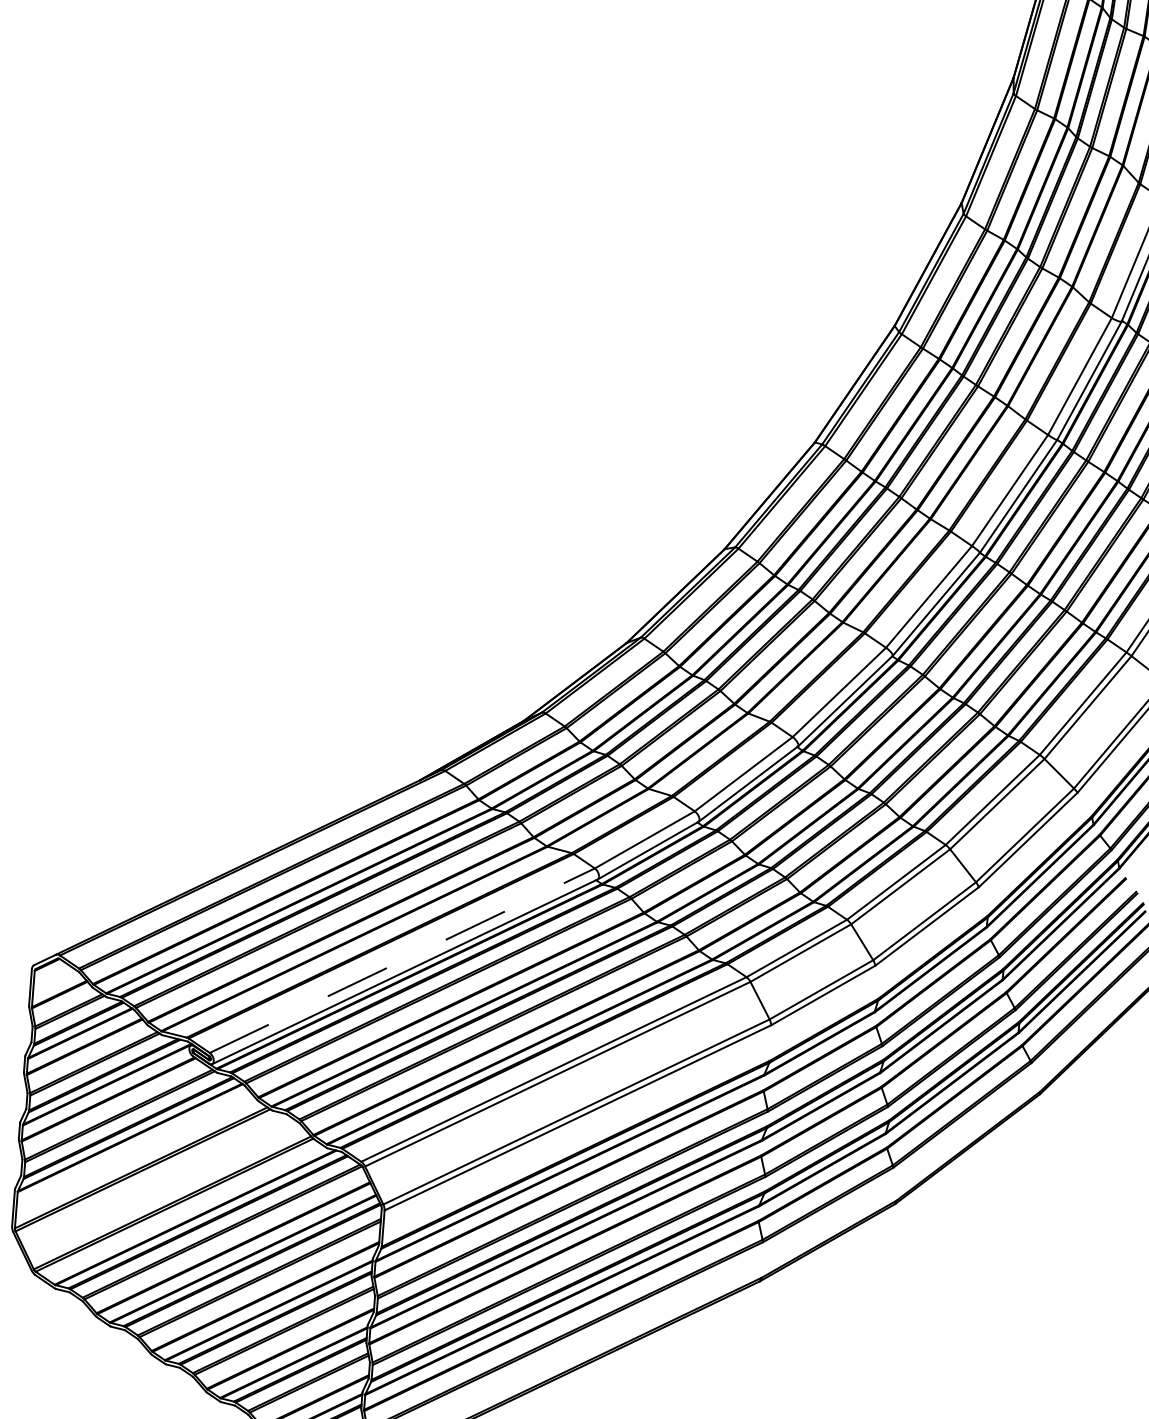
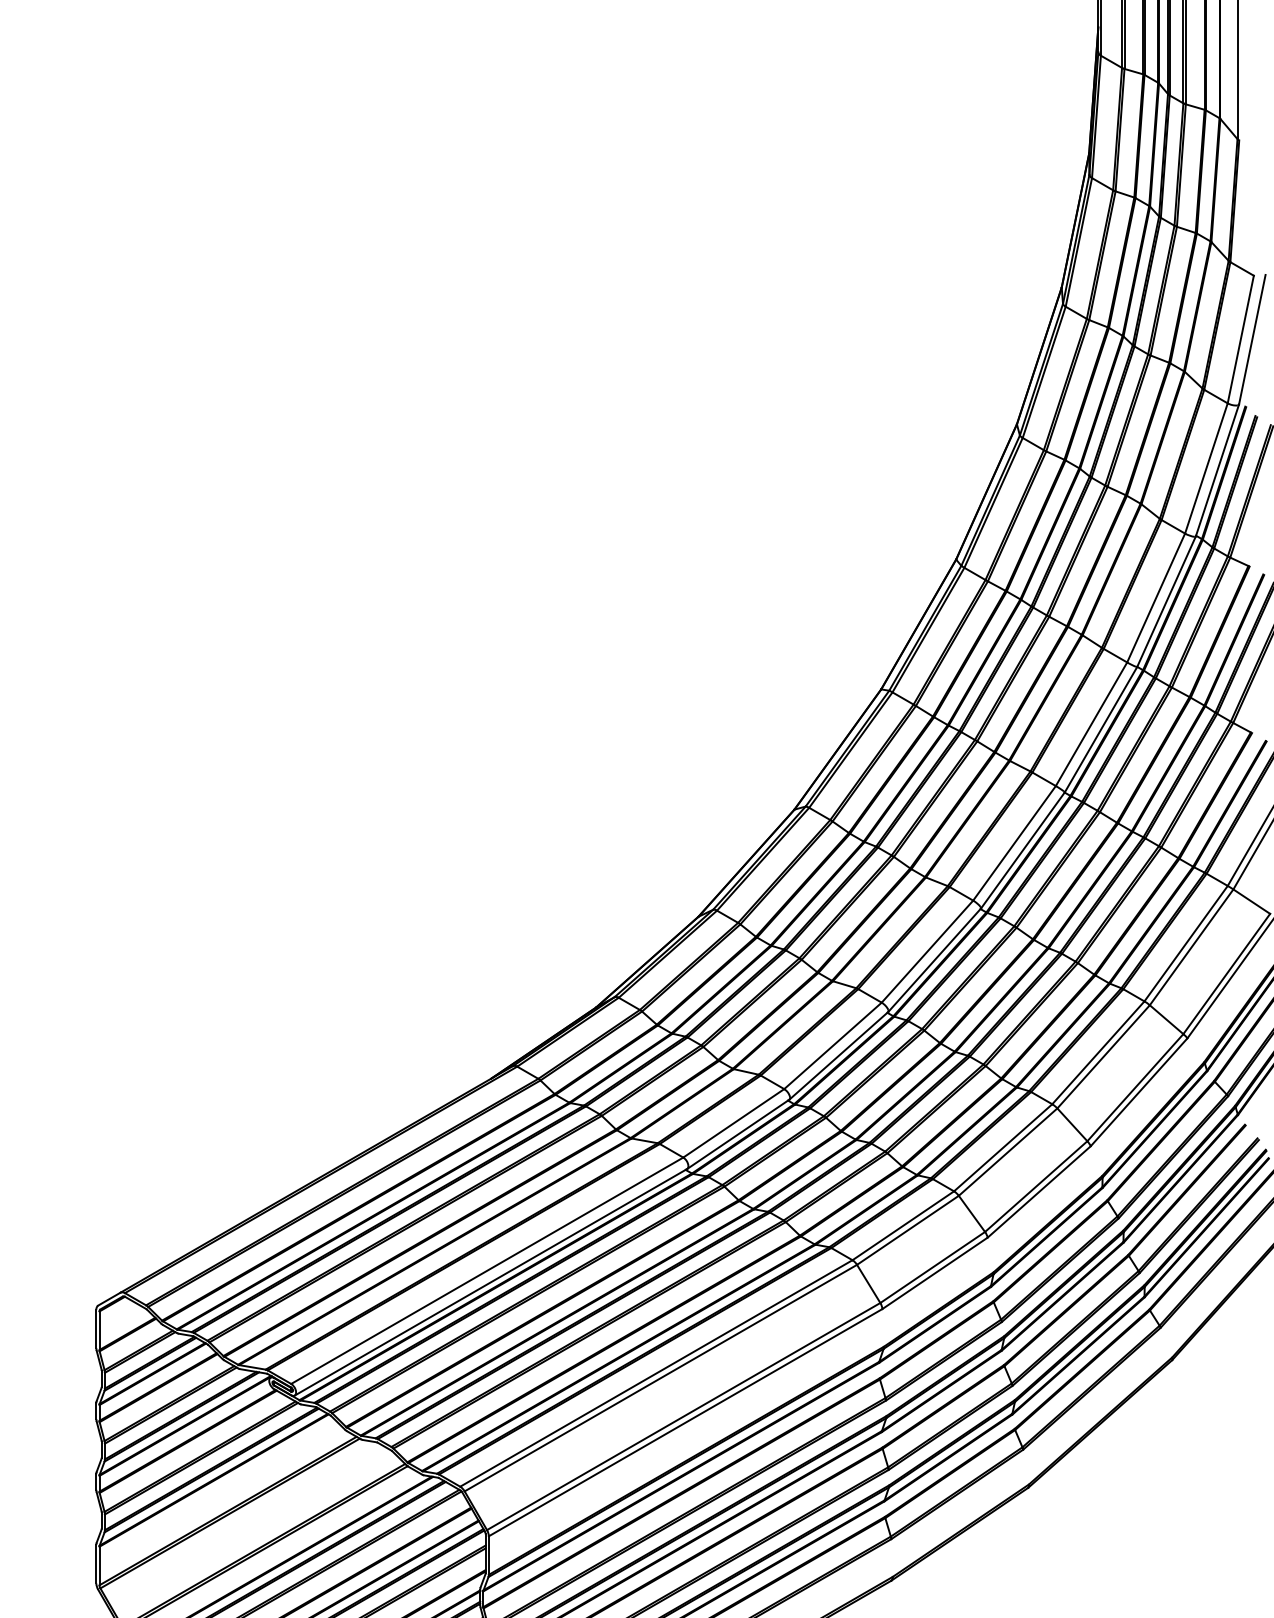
line: (402, 960) -> (487, 1270), dashed -> solid

